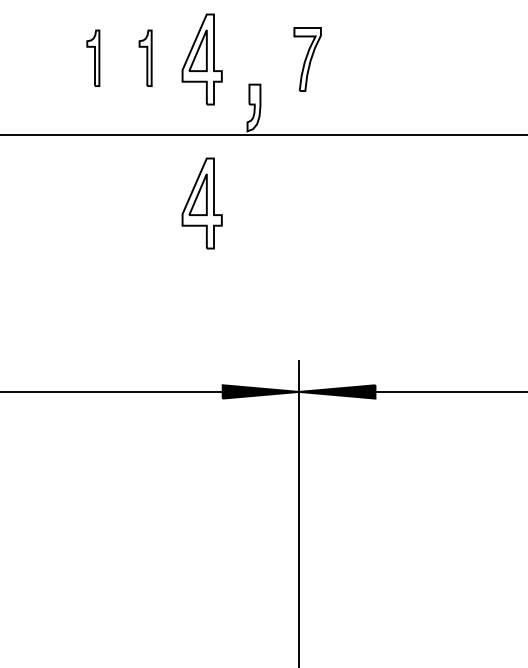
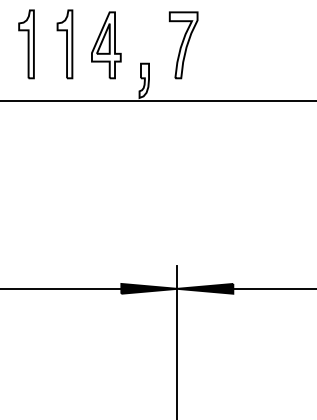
part: (93, 58) -> (26, 44), size x1.67
part: (145, 58) -> (64, 44), size x1.67
part: (307, 59) -> (183, 45), size x1.43
part: (201, 203) -> (105, 150), removed

